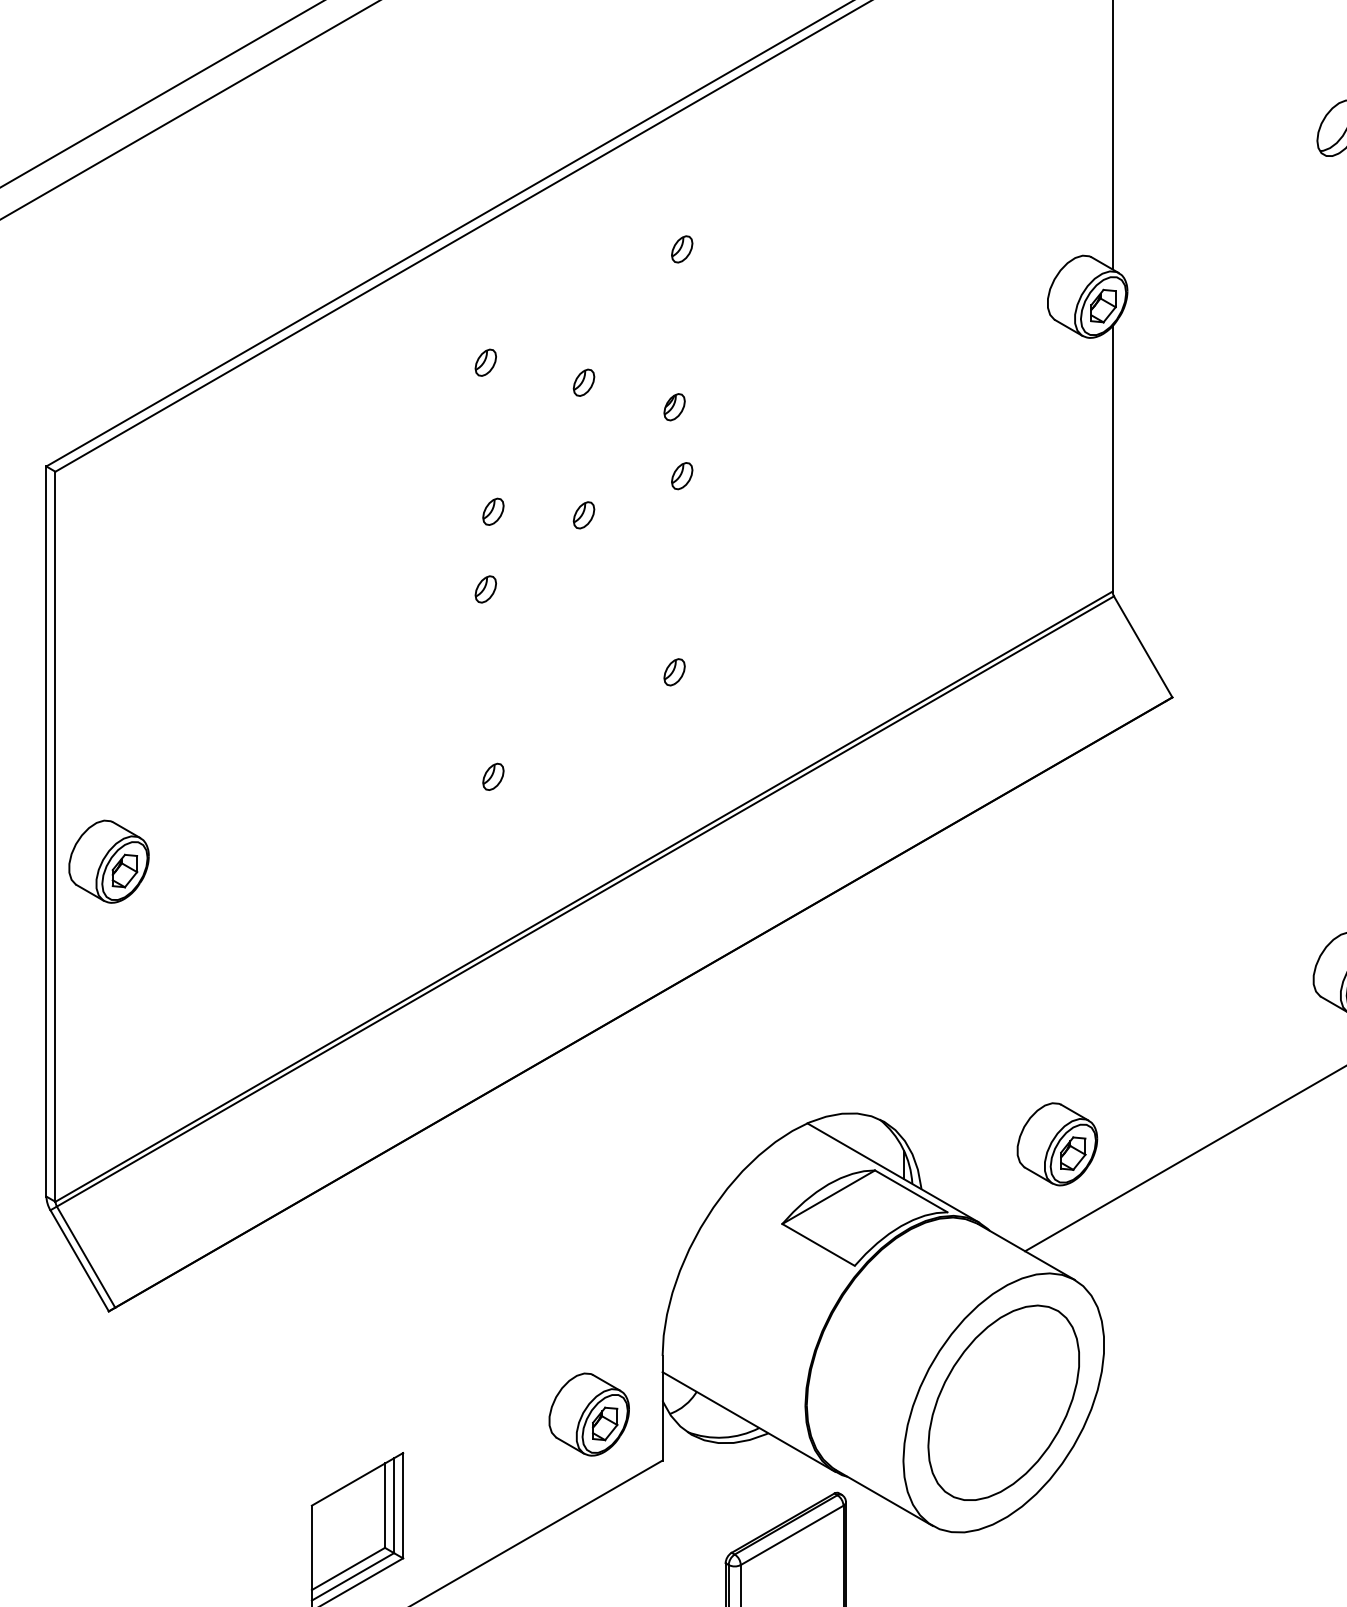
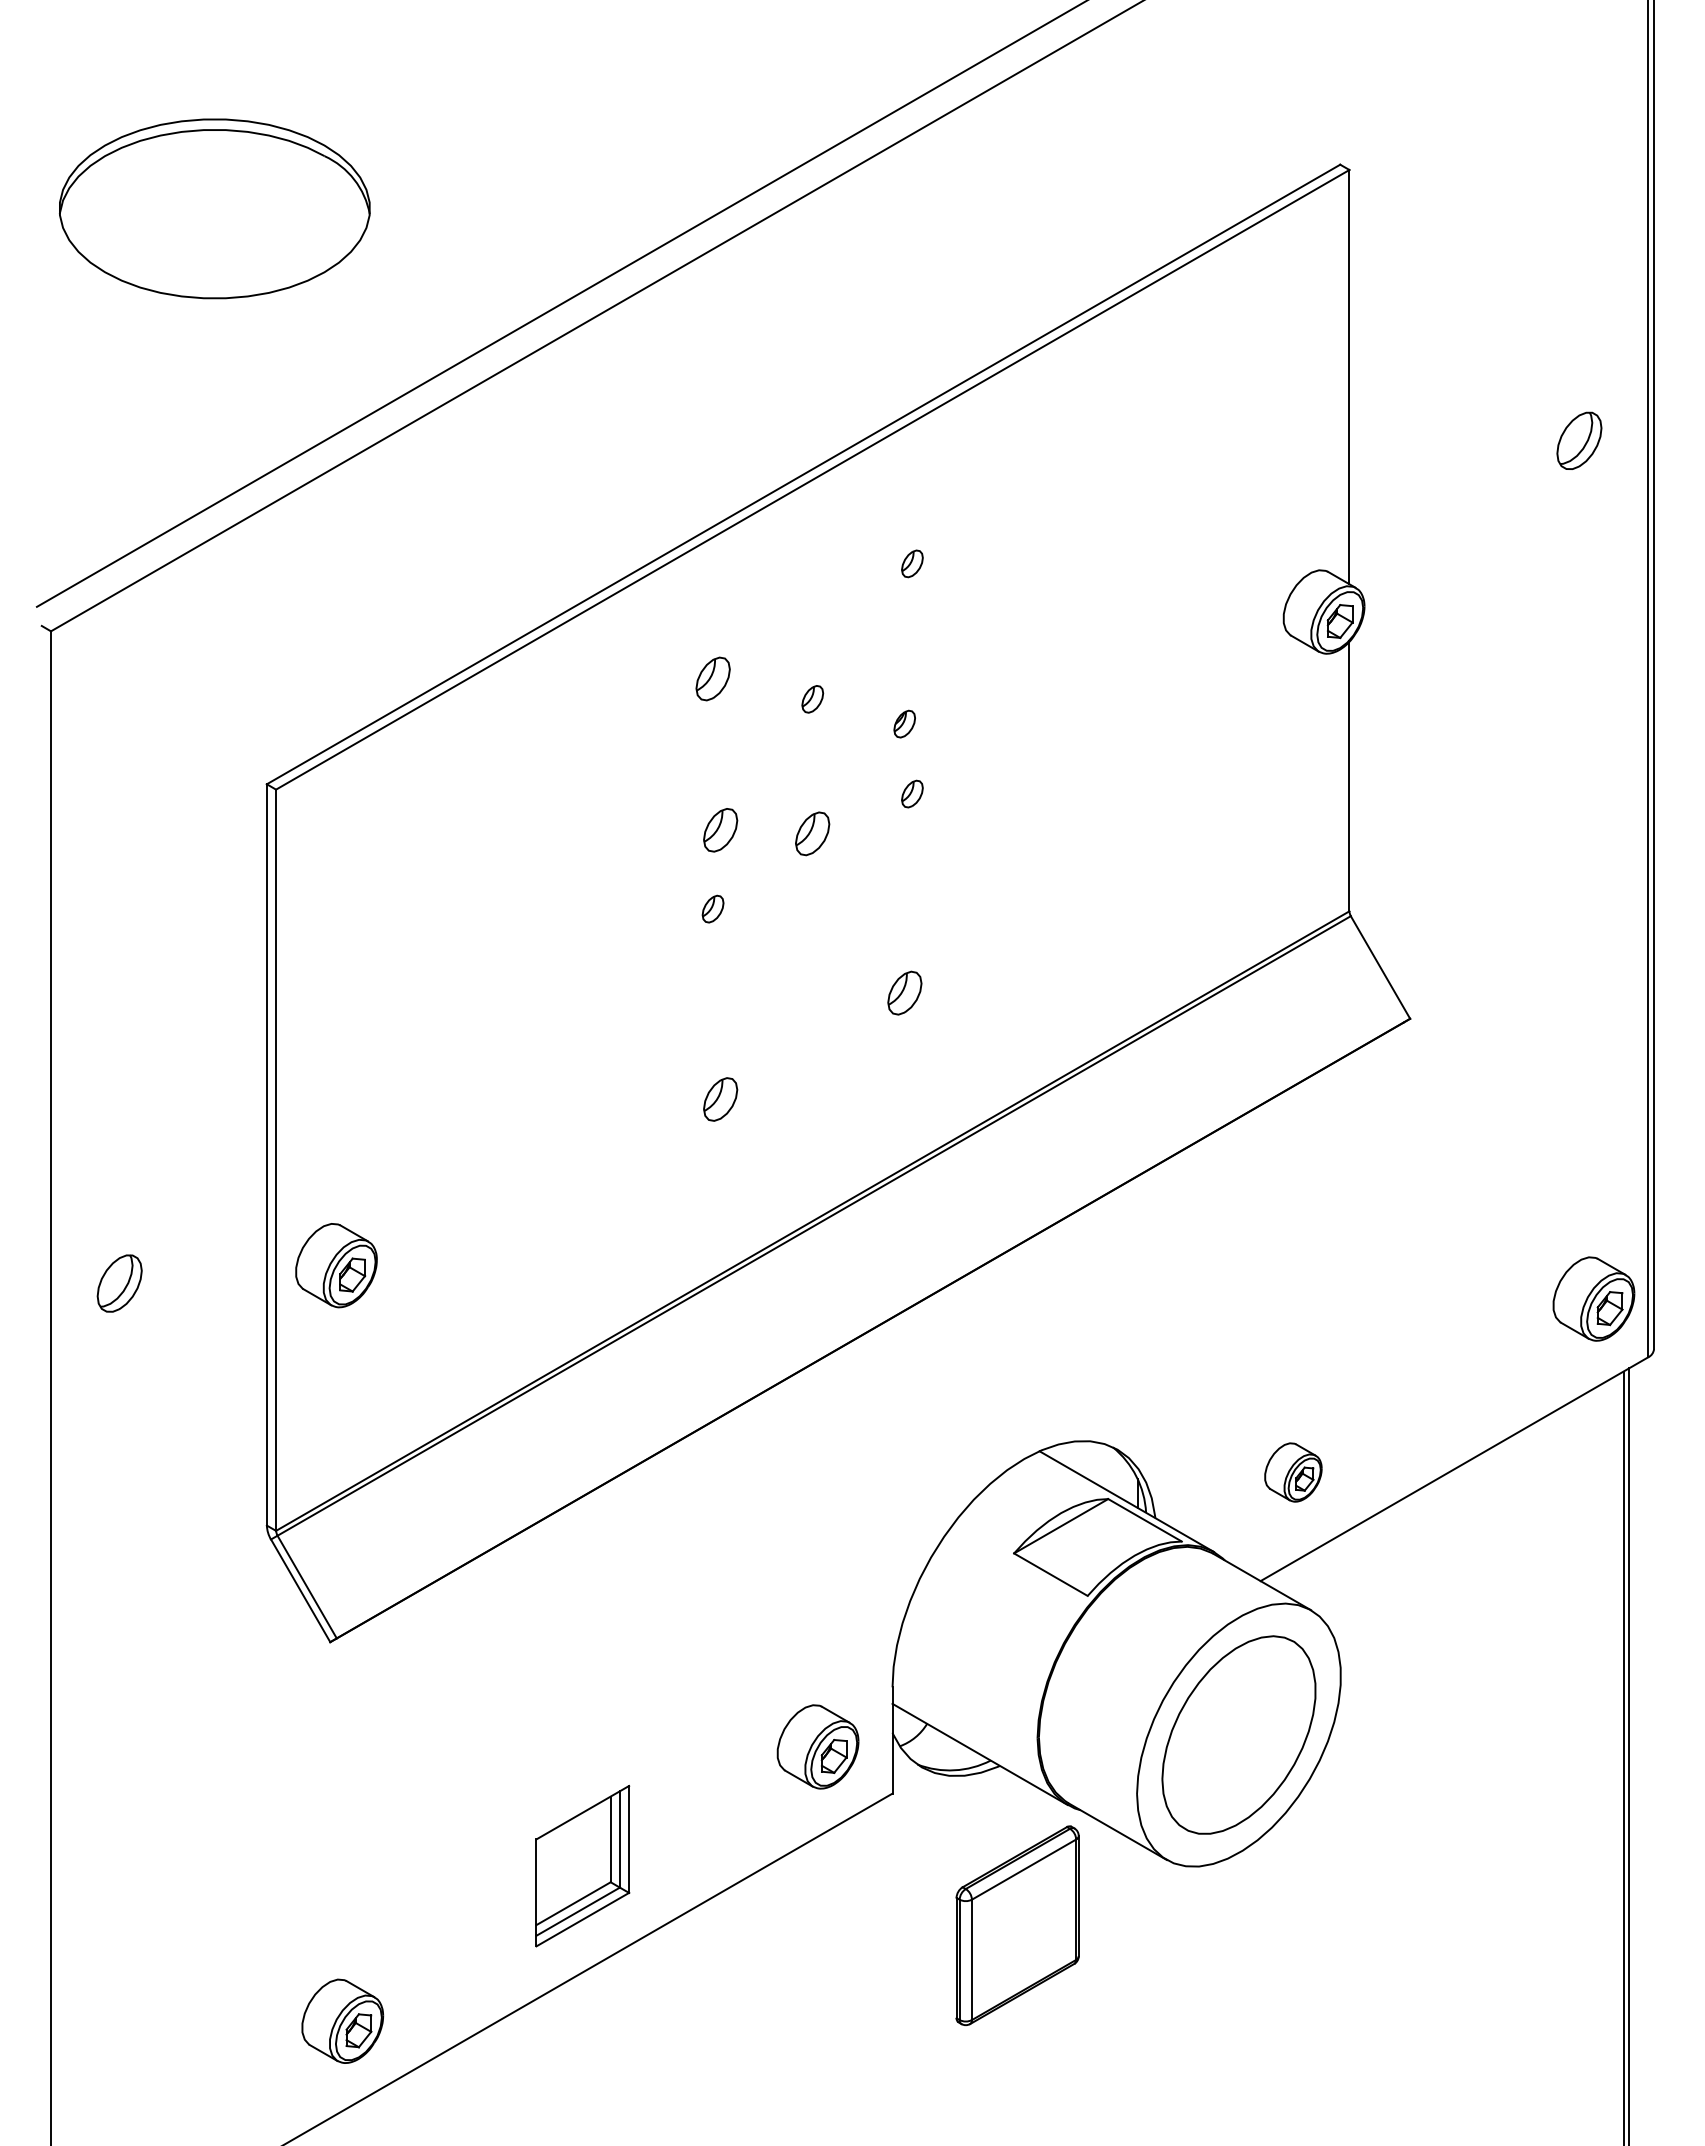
part: (485, 362) -> (712, 678), size x1.6
part: (493, 511) -> (720, 830), size x1.6
part: (583, 514) -> (812, 833), size x1.6
part: (674, 672) -> (904, 993), size x1.6
part: (493, 776) -> (720, 1099), size x1.6
part: (109, 861) -> (336, 1265), moved
part: (1057, 1144) -> (1293, 1472), size x0.7

